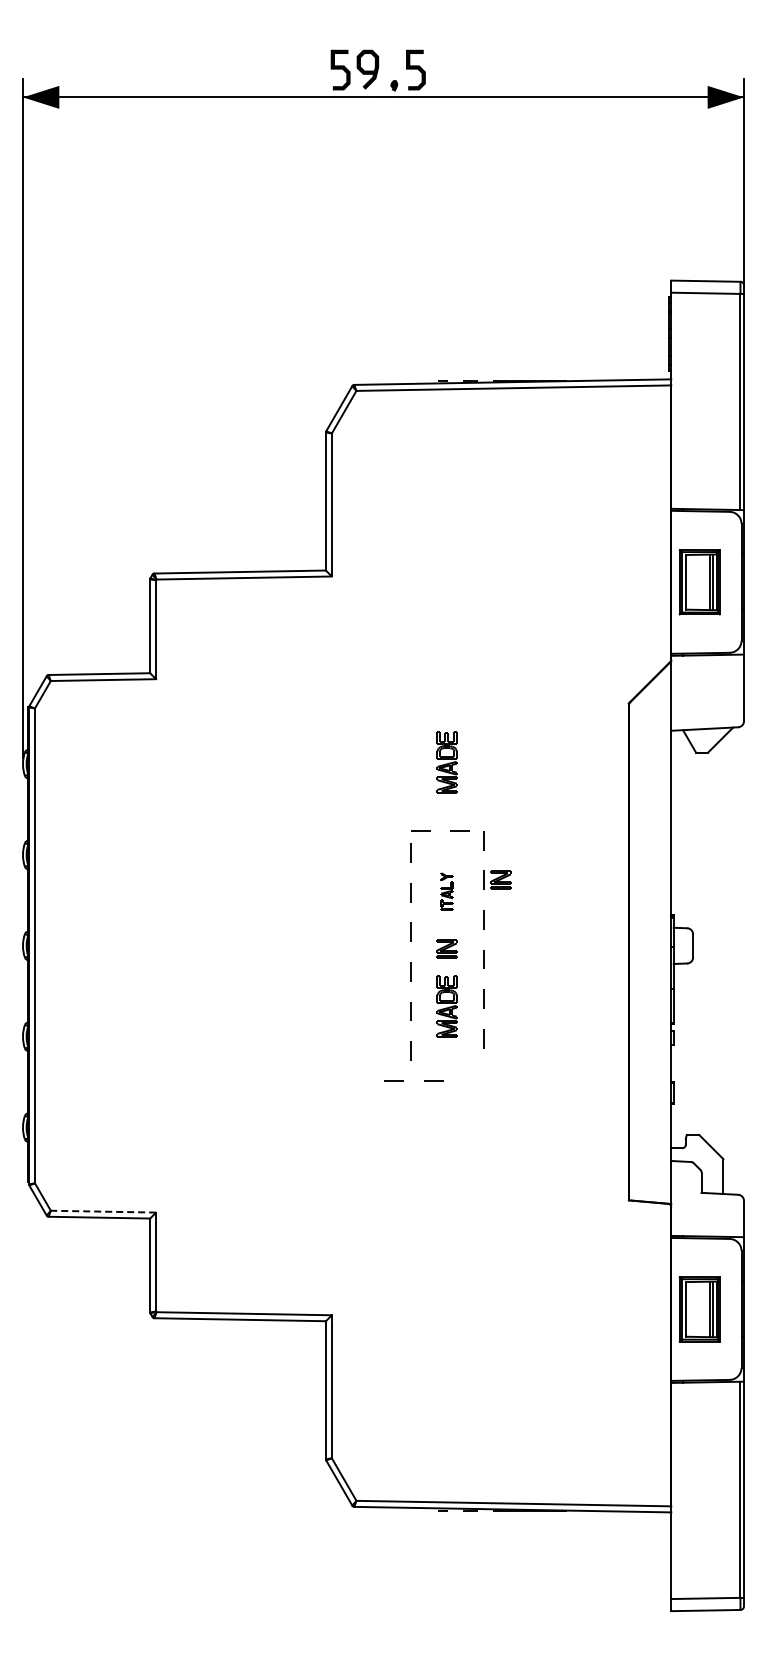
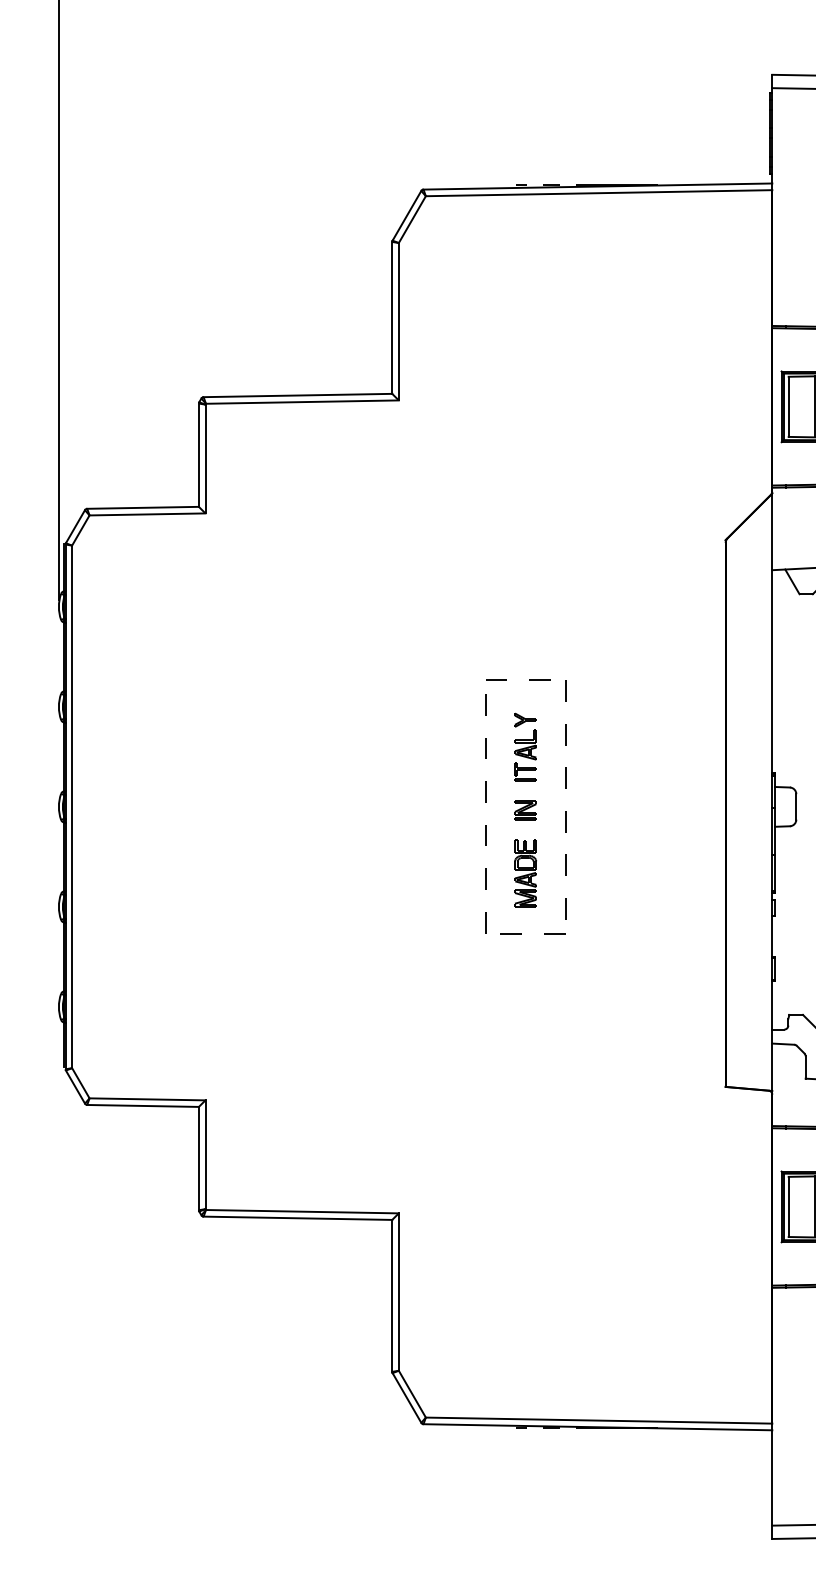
part: (446, 762) -> (524, 605), removed
part: (500, 879) -> (584, 733), removed
part: (446, 891) -> (524, 747), size x1.67
line: (403, 1080) -> (521, 933), moved
line: (103, 1211) -> (147, 1099), dashed -> solid

